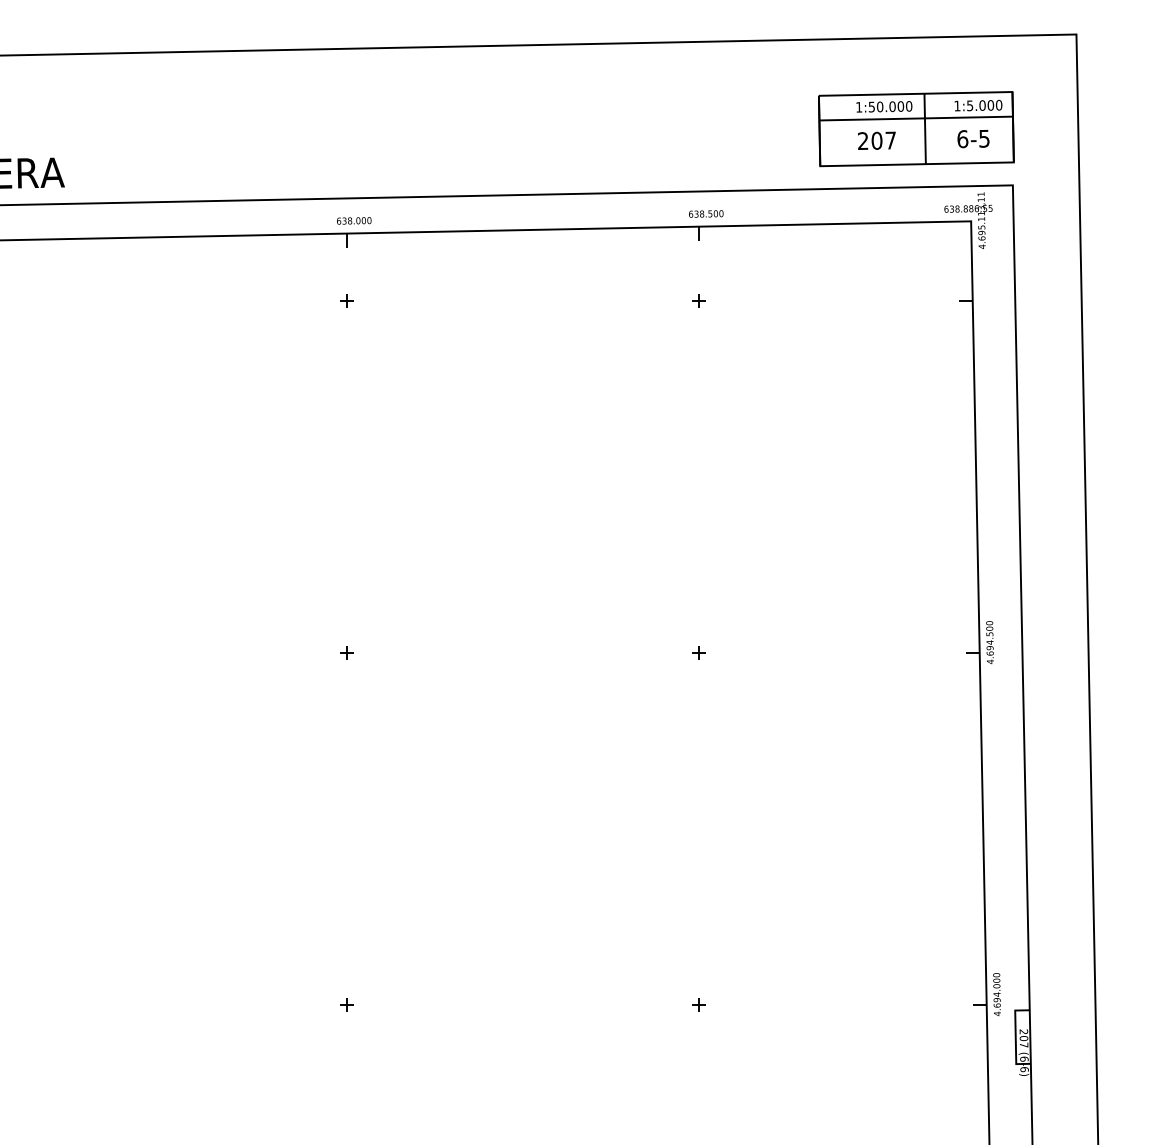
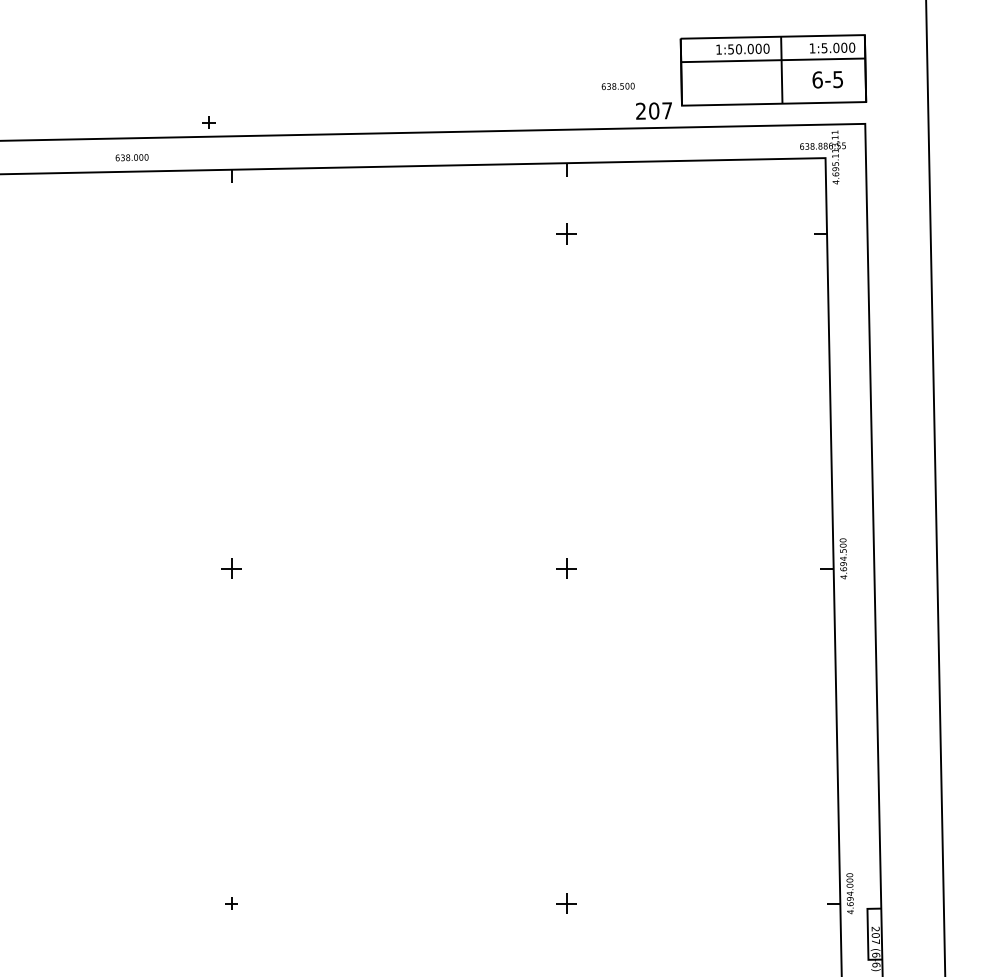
text: (876, 140) -> (653, 110), moved
text: (706, 213) -> (618, 85), moved
text: (354, 220) -> (132, 157), moved
part: (346, 300) -> (208, 122), moved
part: (698, 300) -> (566, 233), size x1.6
part: (346, 652) -> (231, 568), size x1.6
part: (698, 652) -> (566, 568), size x1.6
part: (698, 1004) -> (566, 903), size x1.6

